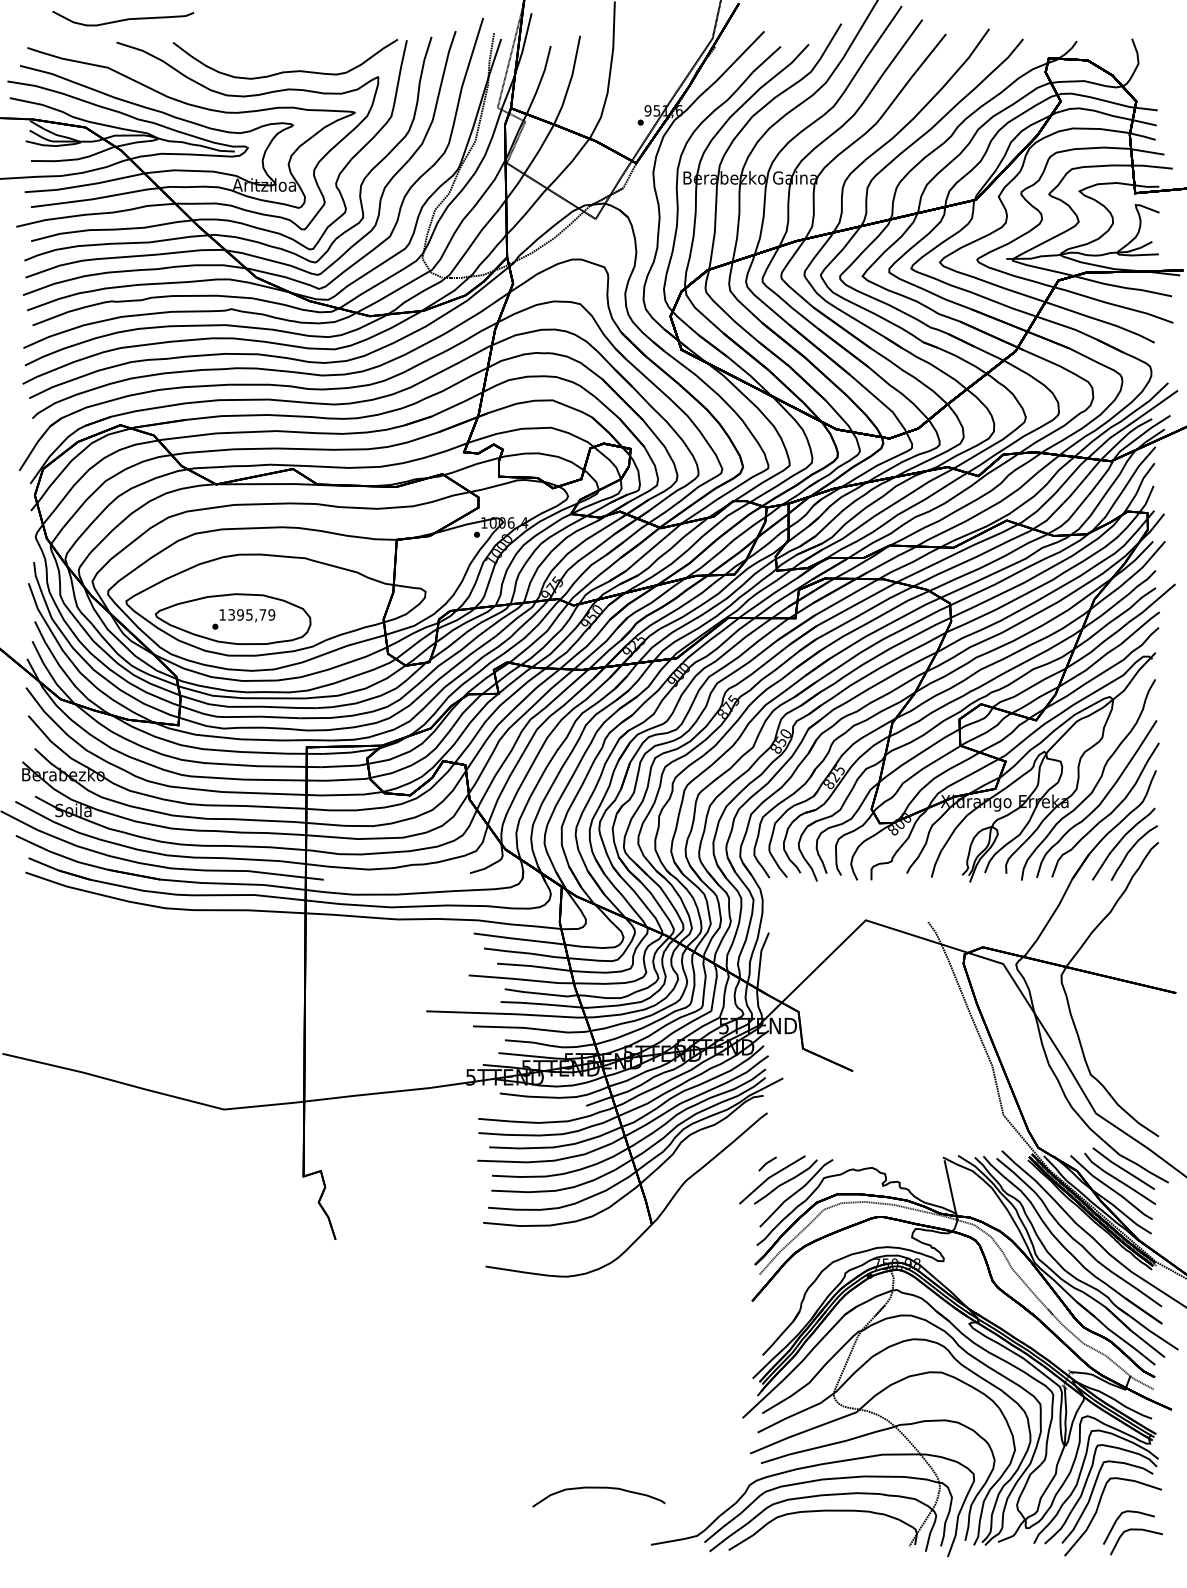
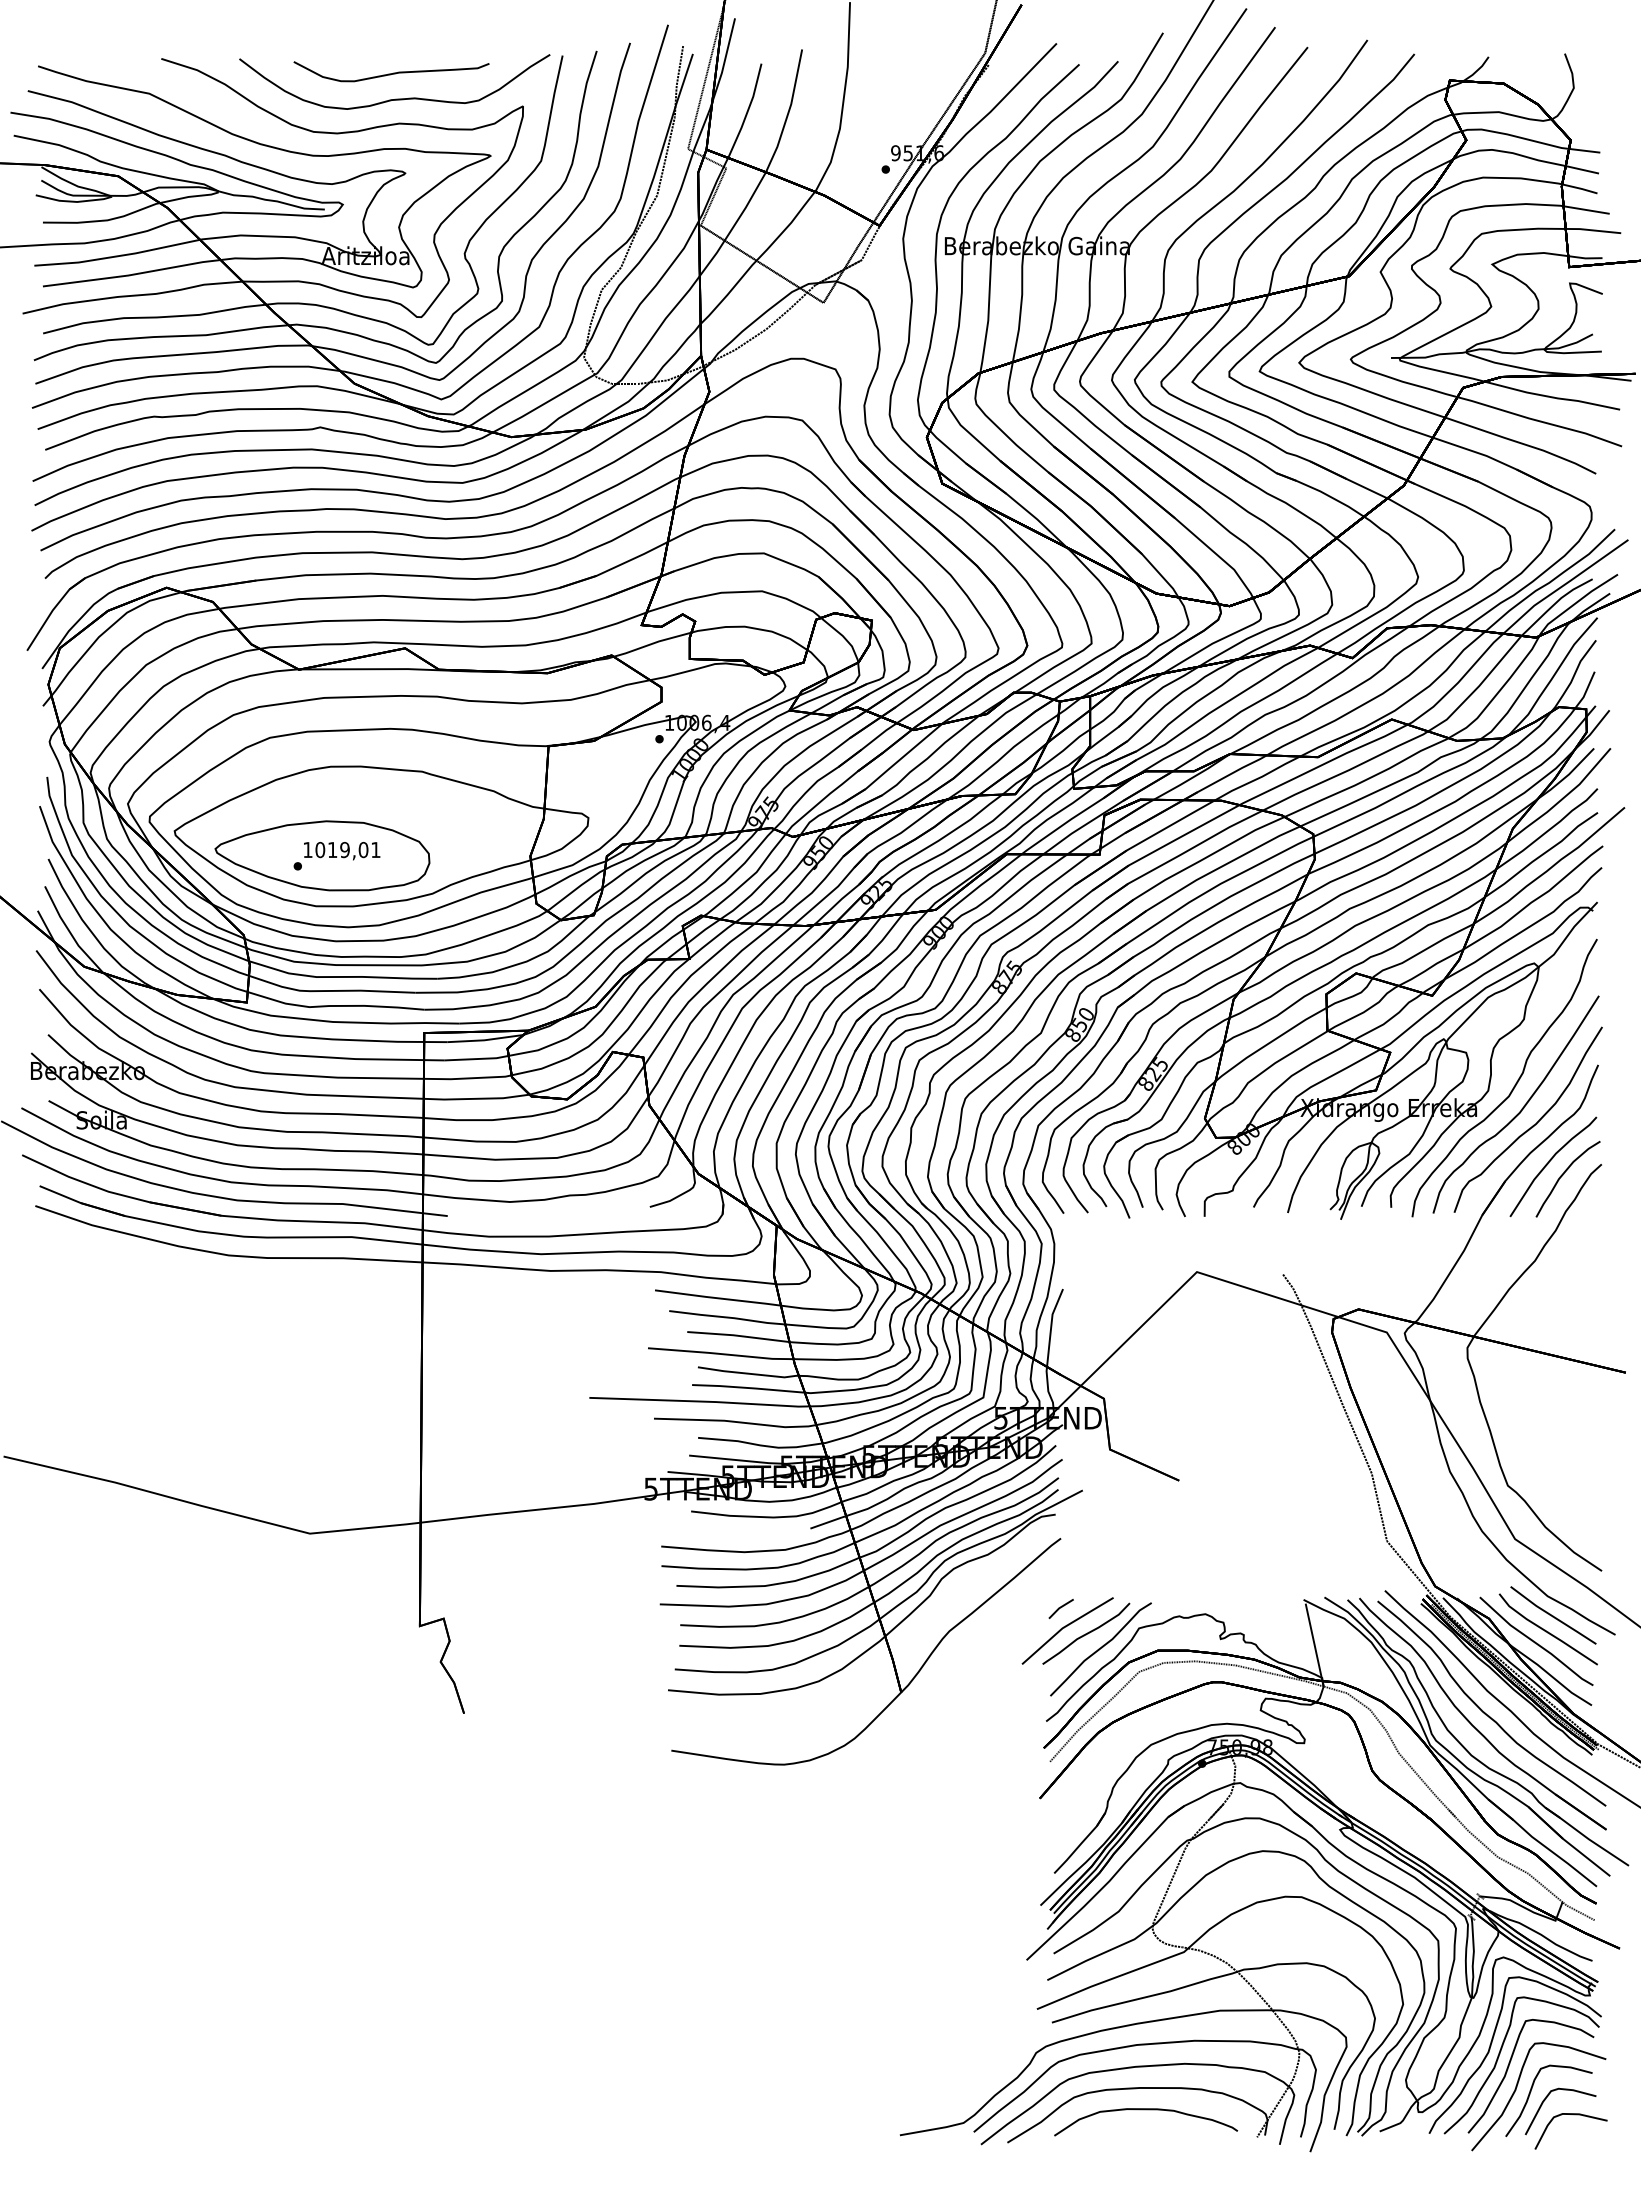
curve: (123, 19) -> (391, 73), moved
text: (251, 614) -> (347, 849), 1395,79 -> 1019,01
curve: (599, 1488) -> (1146, 2110), moved
curve: (1107, 1515) -> (1530, 2094), added

